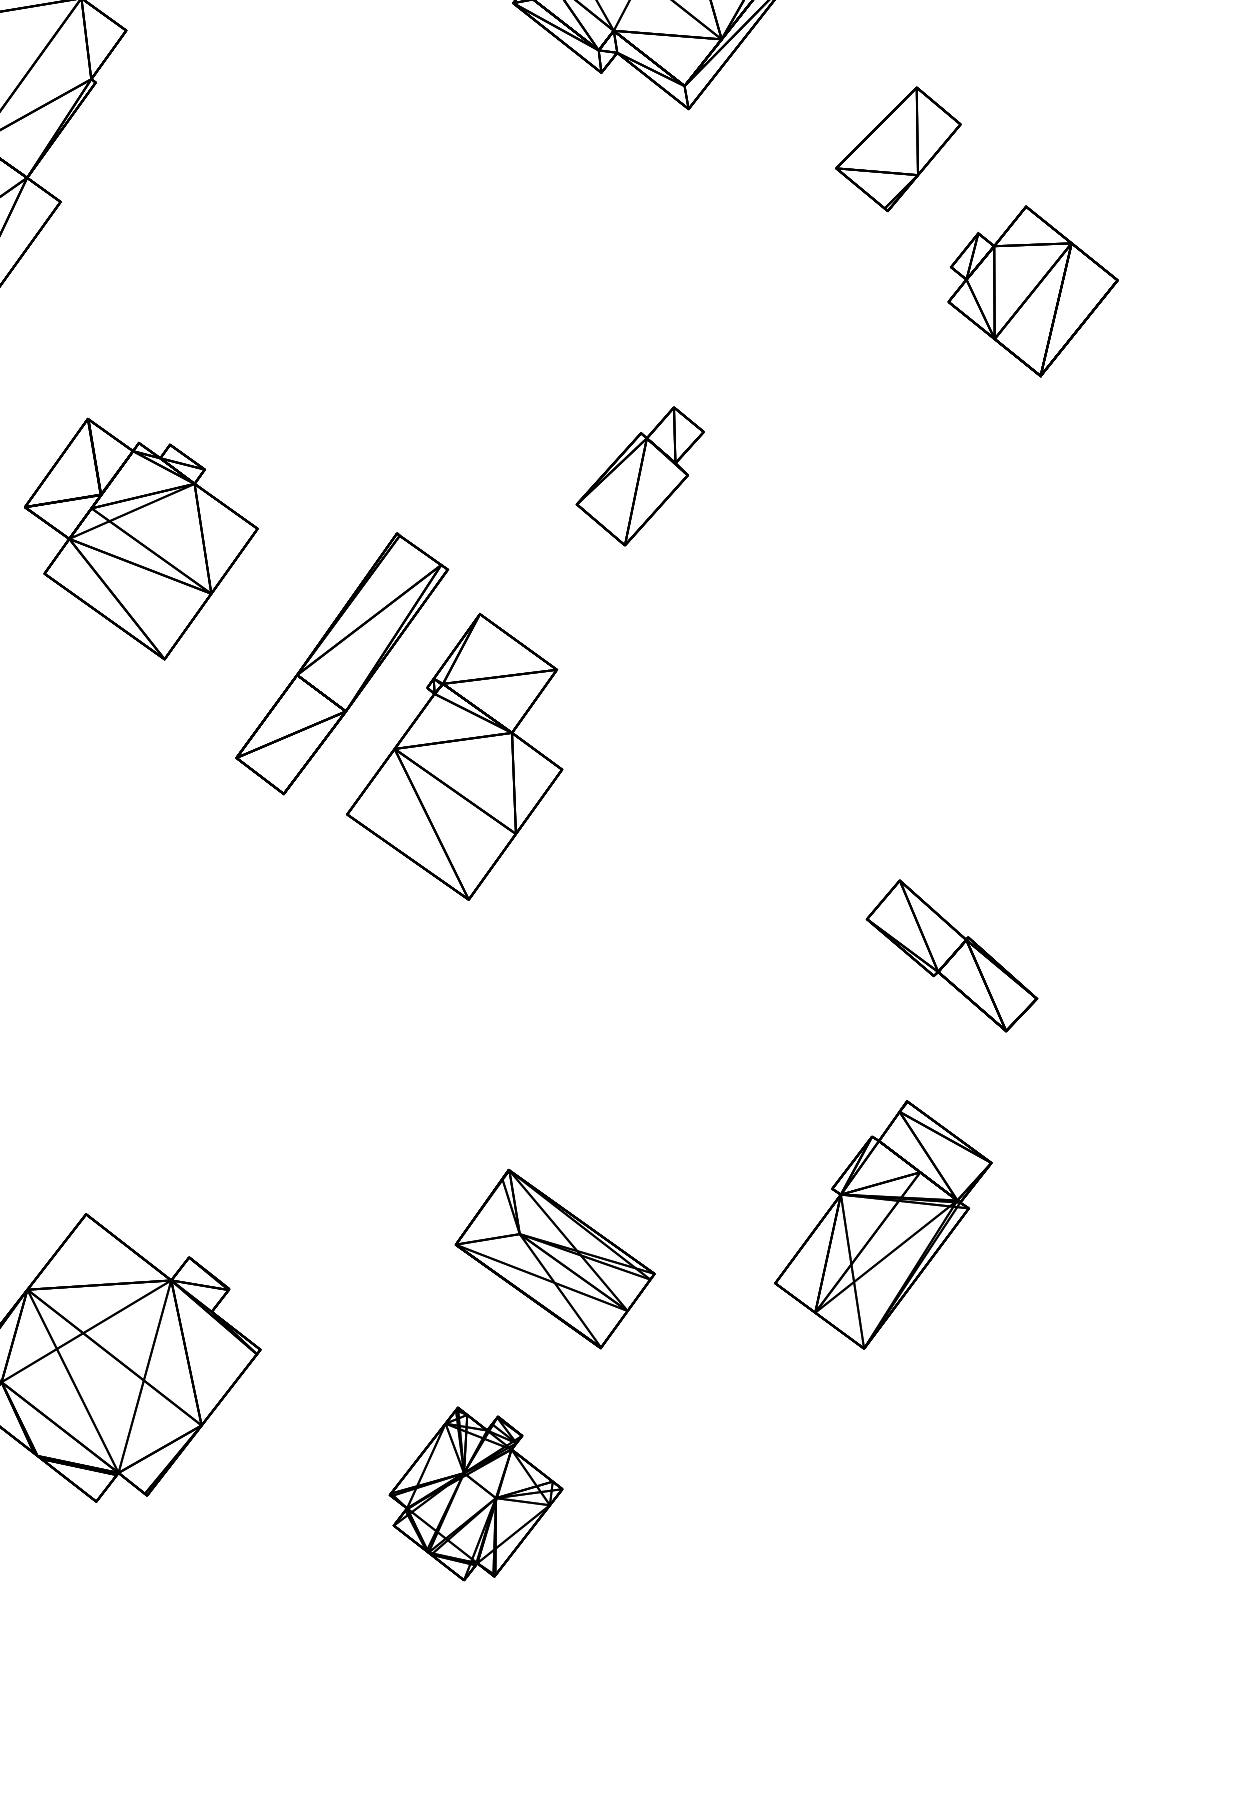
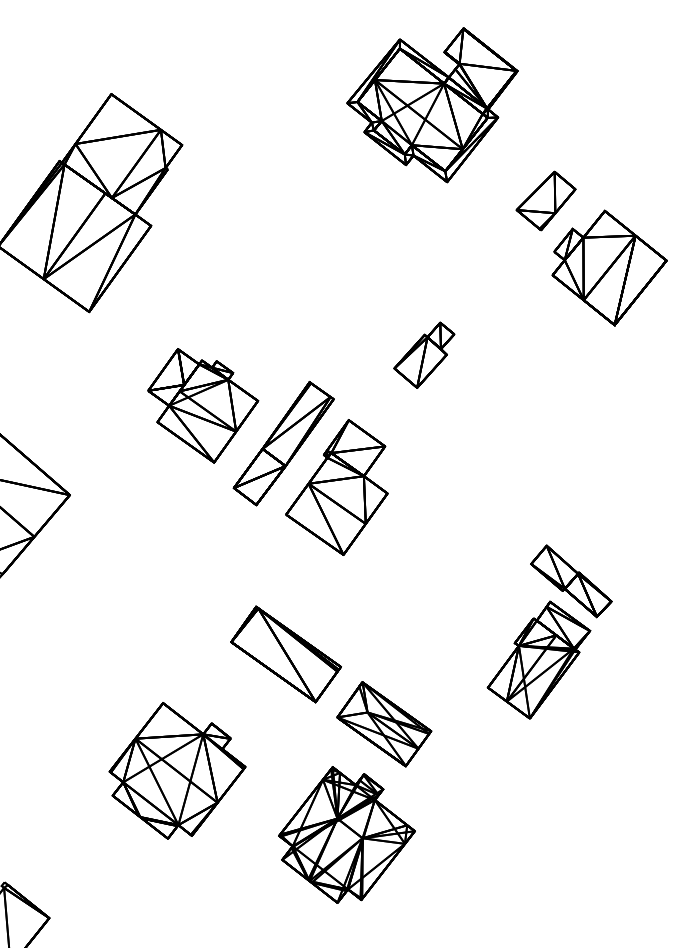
part: (1032, 290) -> (609, 267), size x1.43
part: (142, 538) -> (203, 405), moved
part: (345, 1111) -> (285, 654), added
part: (882, 1223) -> (538, 659), moved
part: (475, 1492) -> (346, 834), size x1.67

